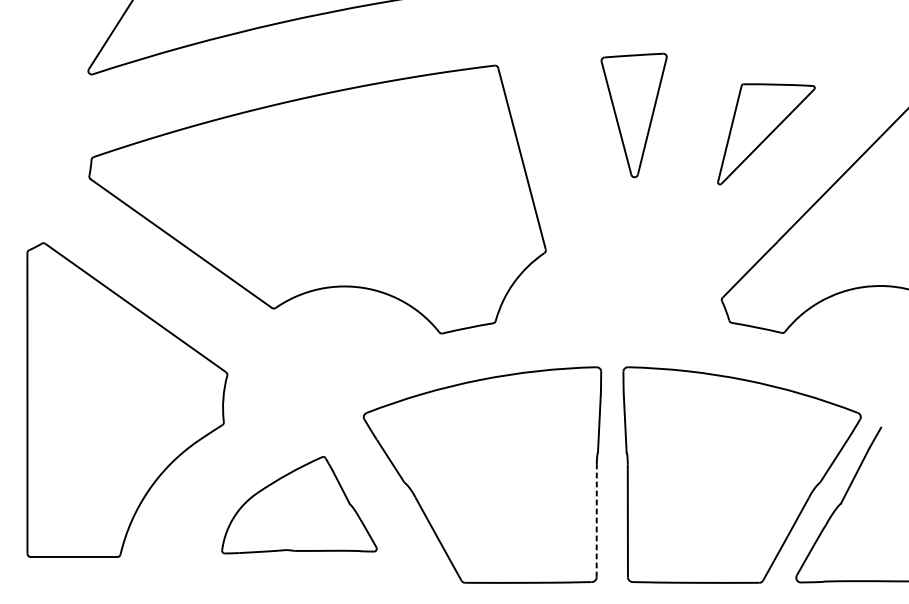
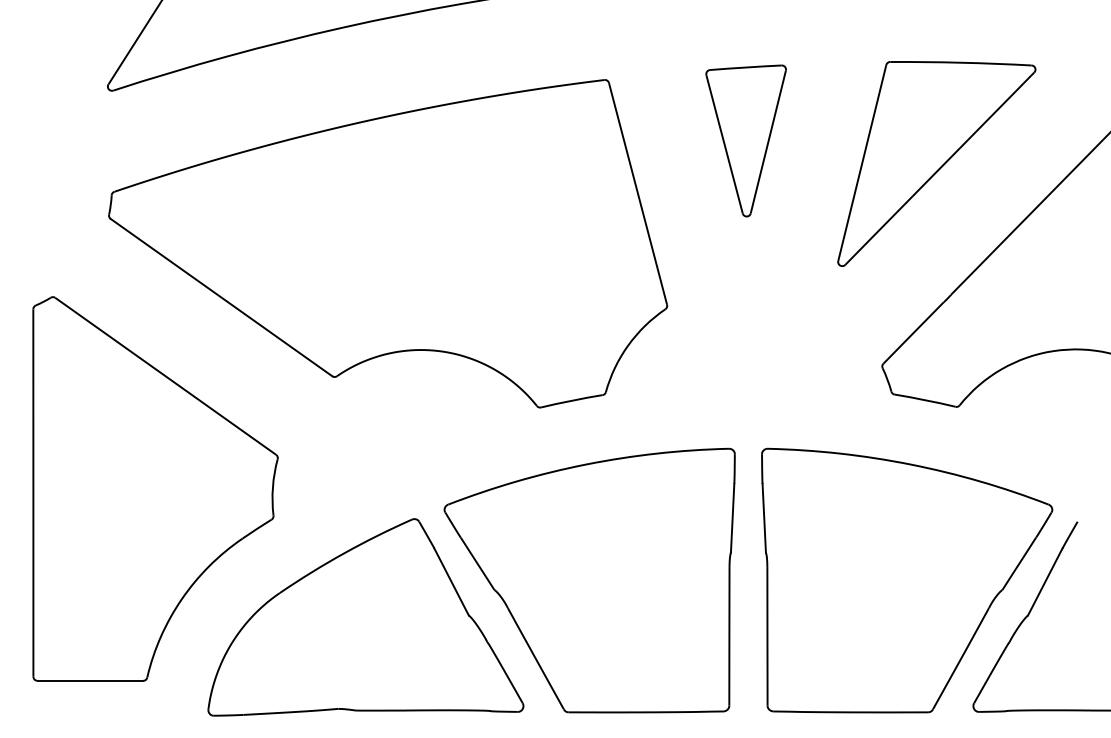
part: (633, 115) -> (745, 140), moved
part: (766, 133) -> (936, 163), size x1.67
part: (299, 505) -> (365, 617), size x1.67
line: (596, 520) -> (729, 636), dashed -> solid

